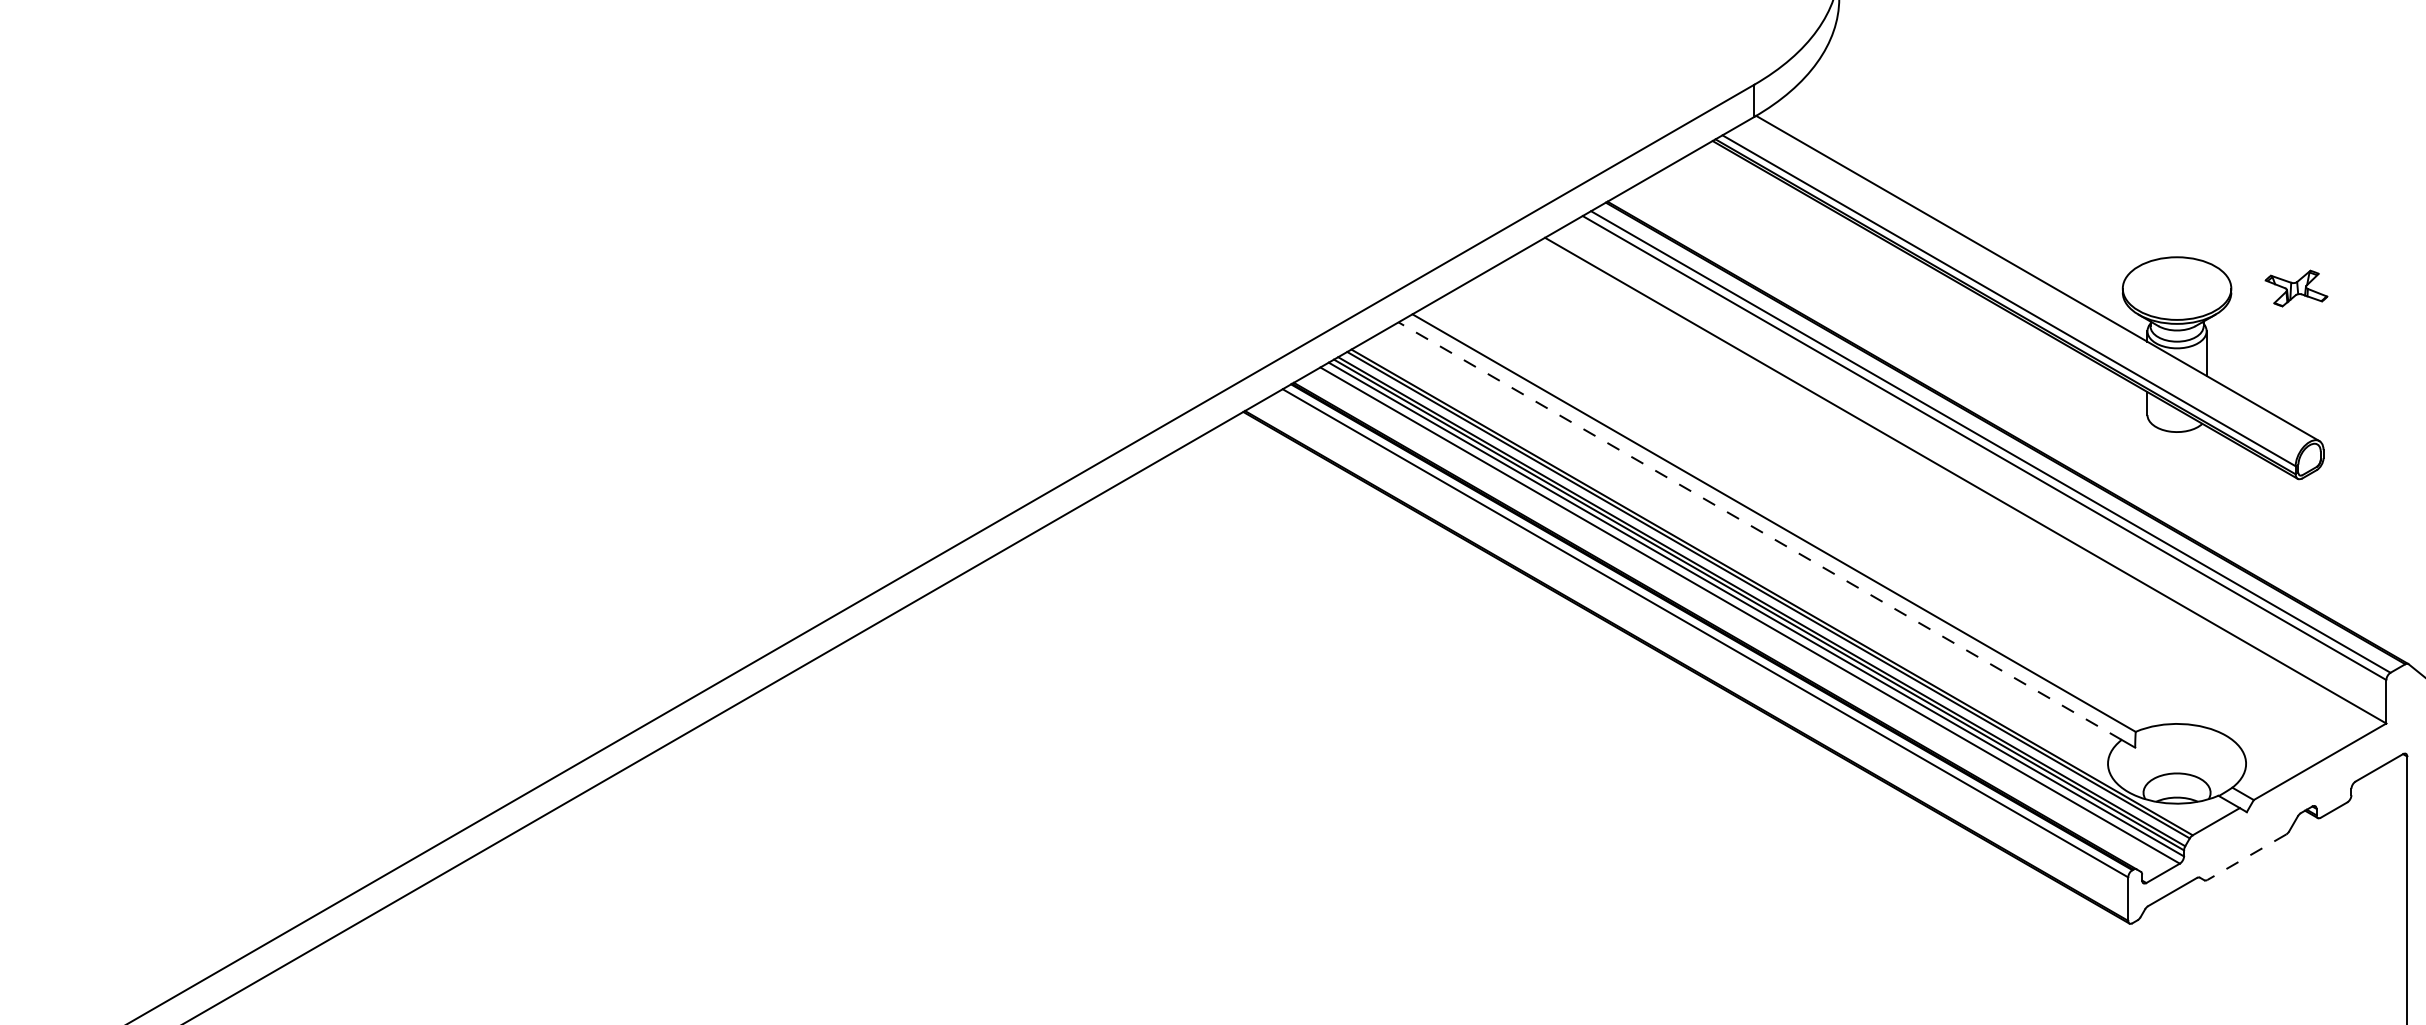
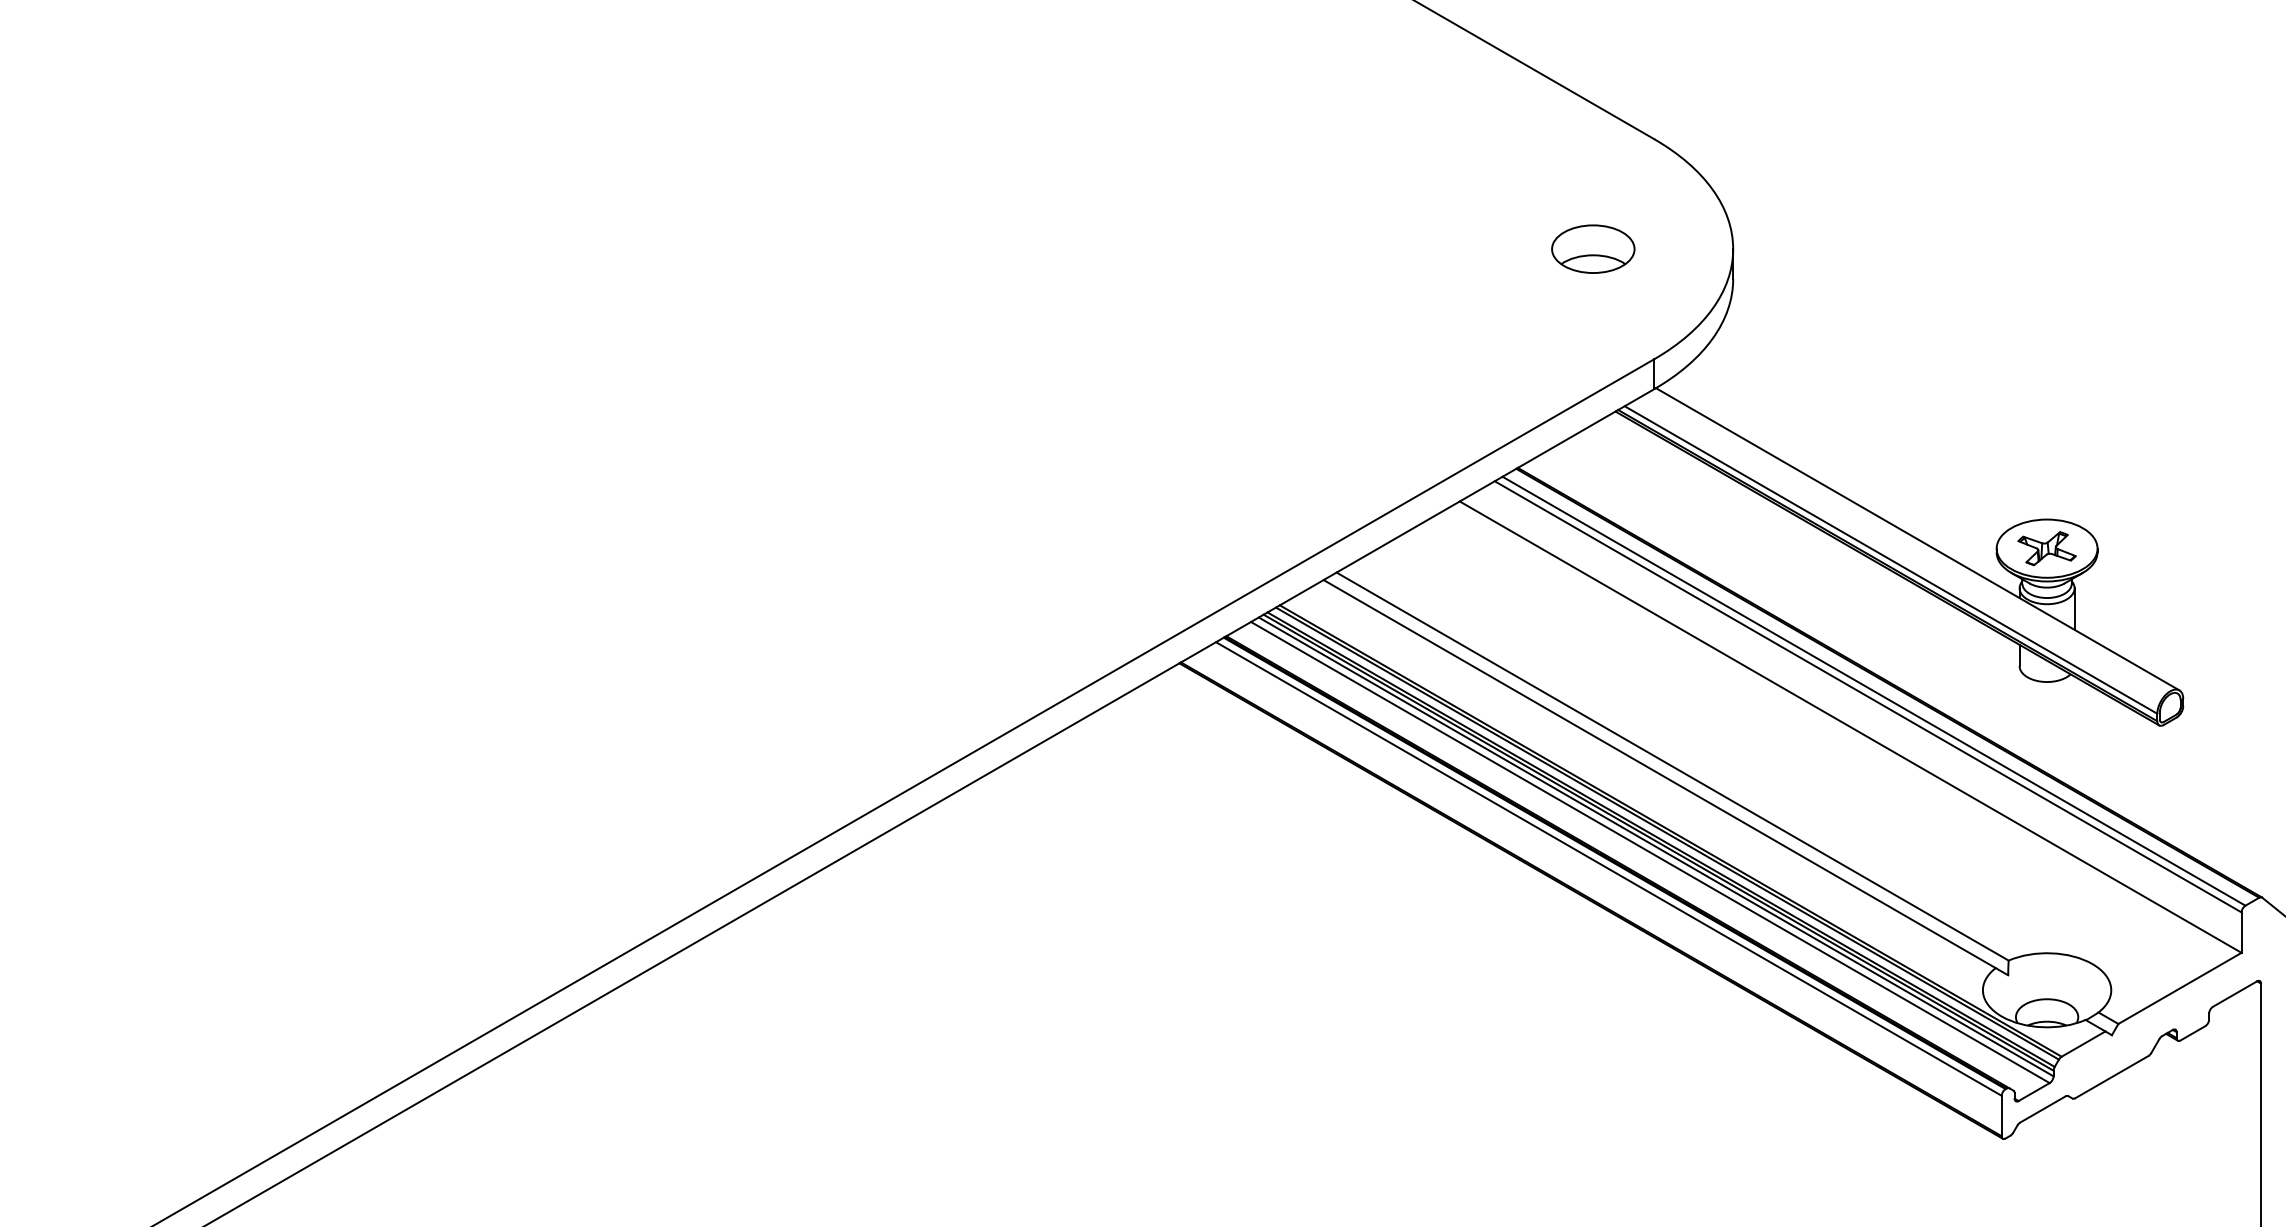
part: (2295, 288) -> (2046, 548), moved
line: (1759, 530) -> (1659, 773), dashed -> solid
line: (2246, 857) -> (2111, 1077), dashed -> solid

